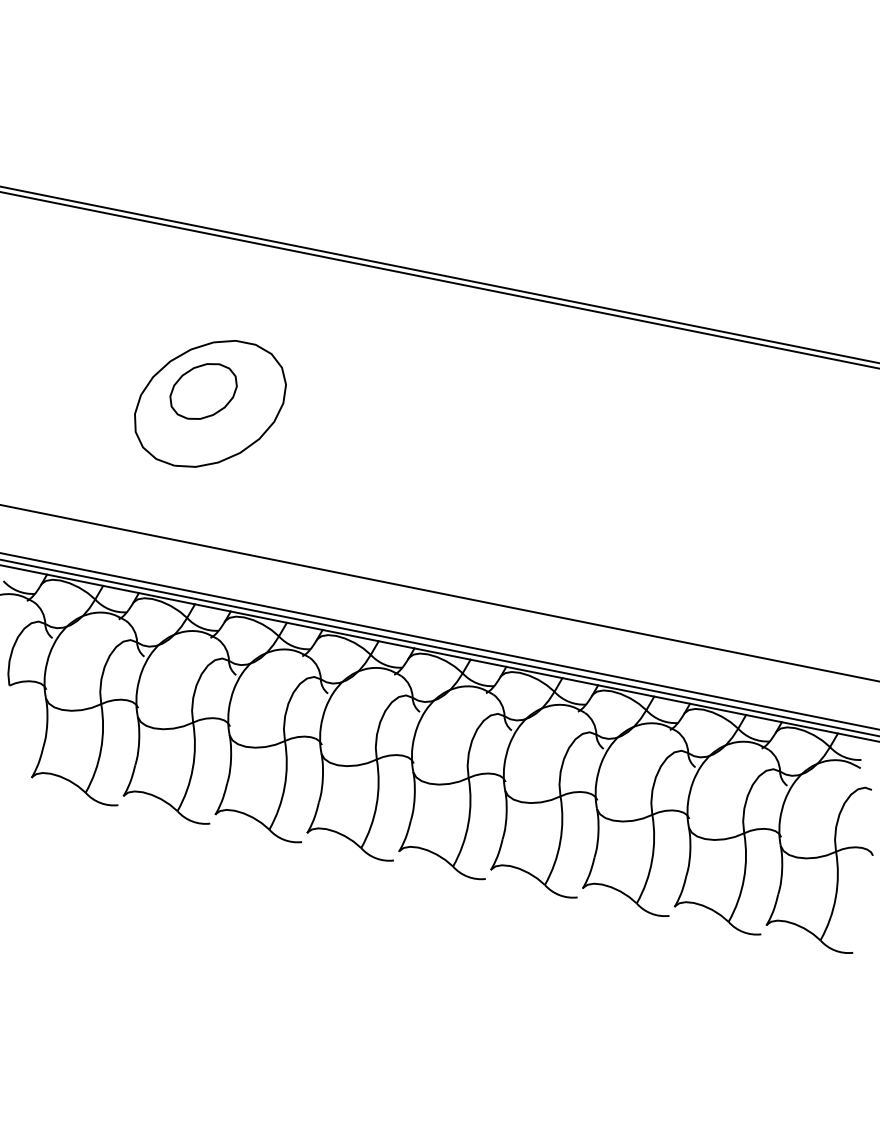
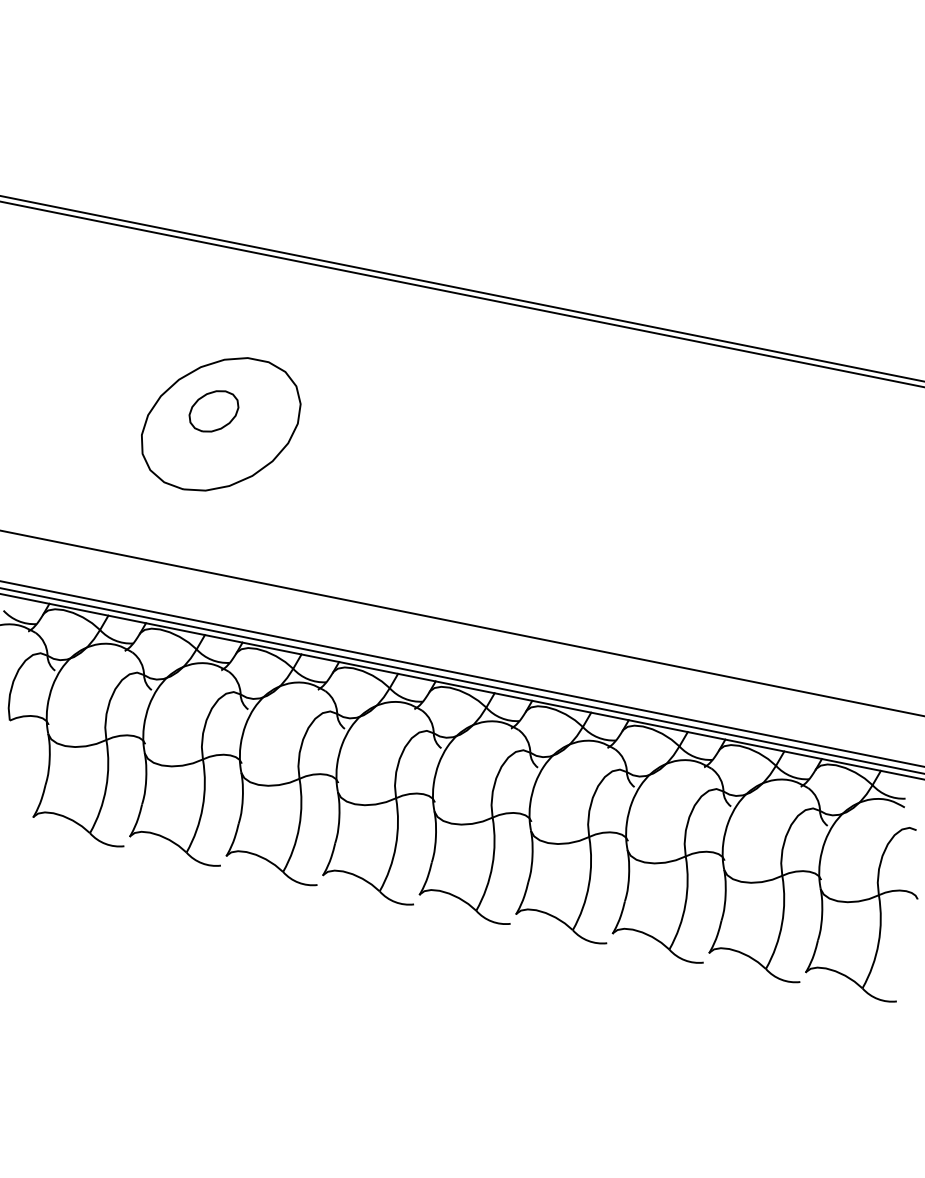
part: (203, 391) -> (213, 411), size x0.7

